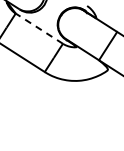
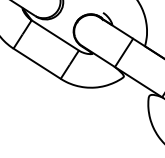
line: (38, 28) -> (54, 35), dashed -> solid

